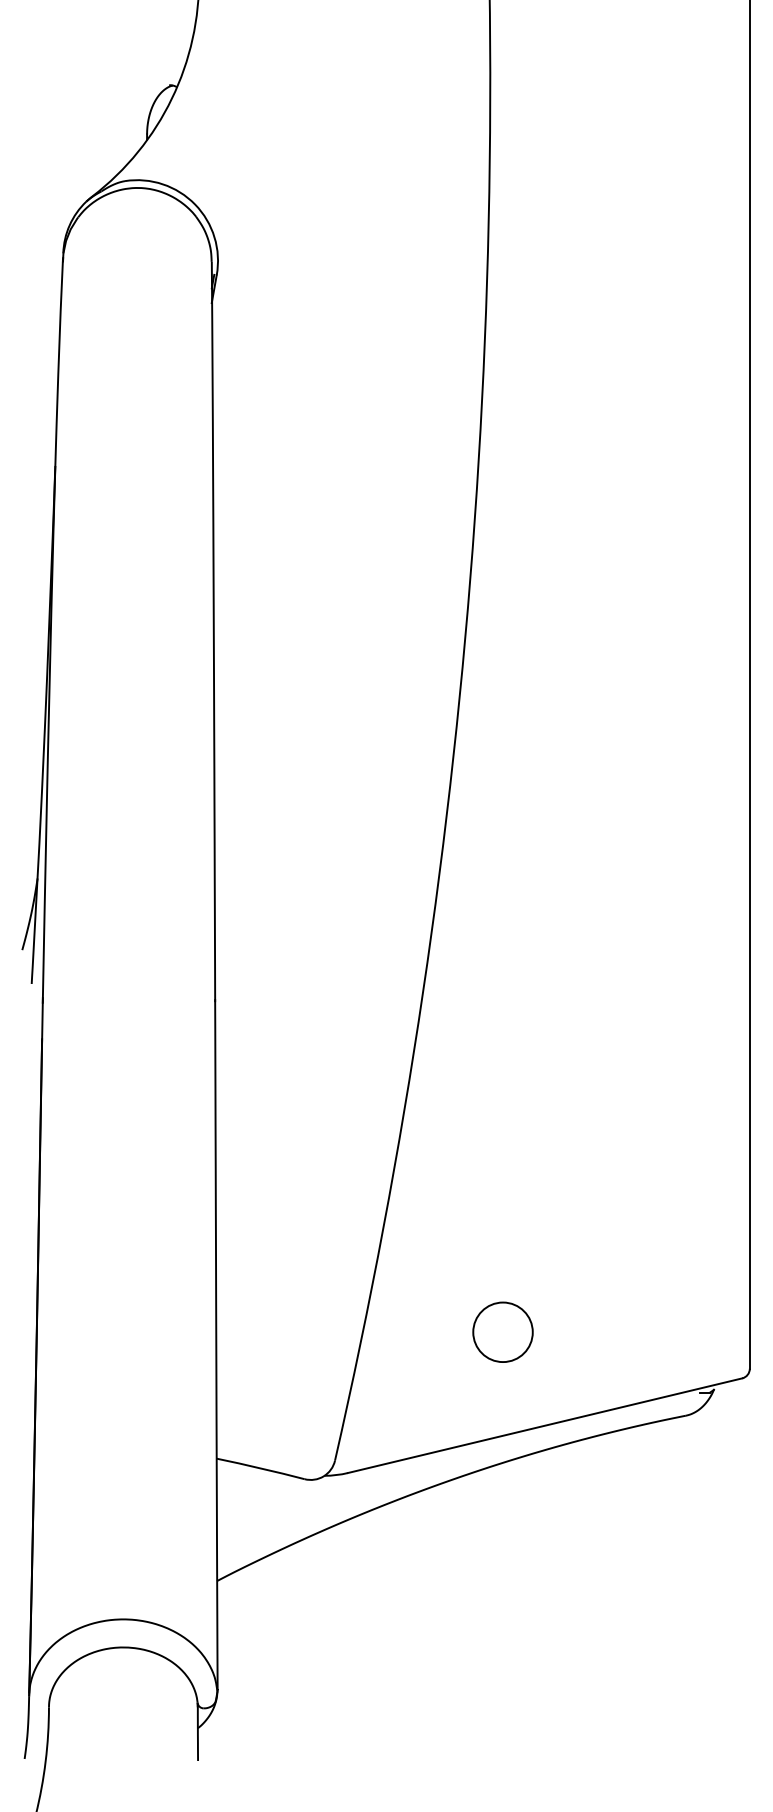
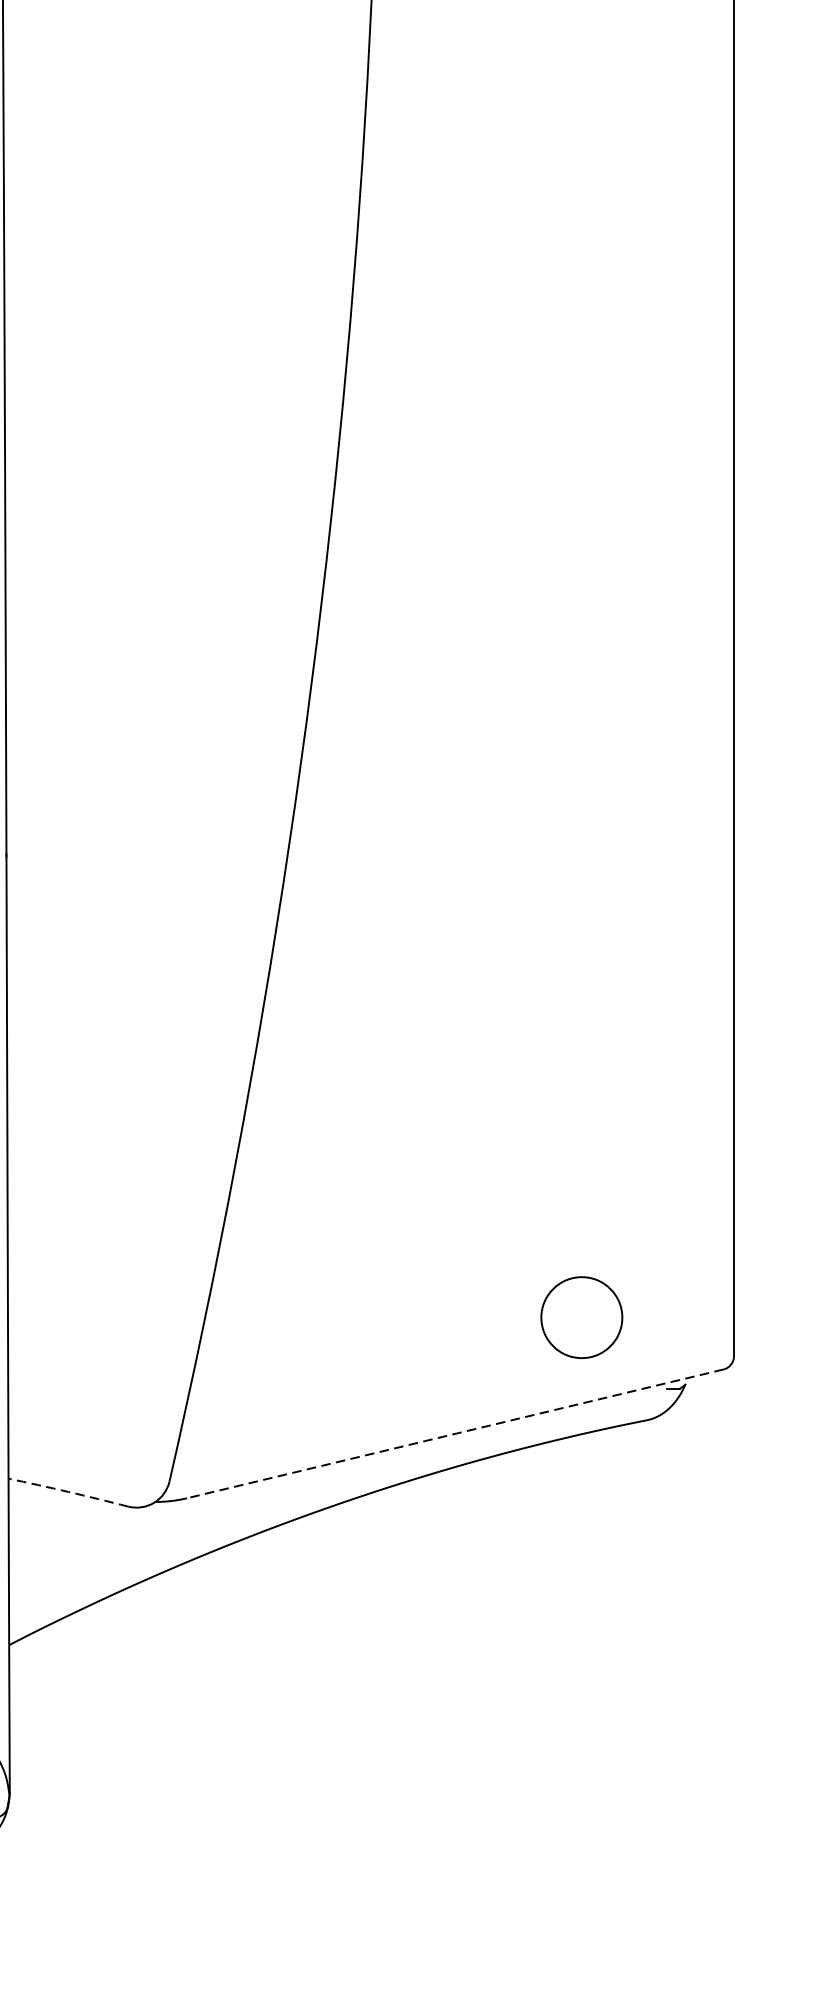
circle: (502, 1331) -> (581, 1316), moved
line: (545, 1425) -> (455, 1433), solid -> dashed
arc: (260, 1468) -> (68, 1492), solid -> dashed

